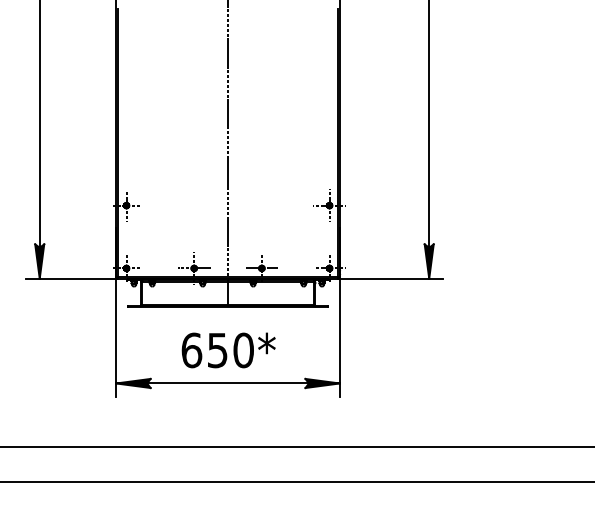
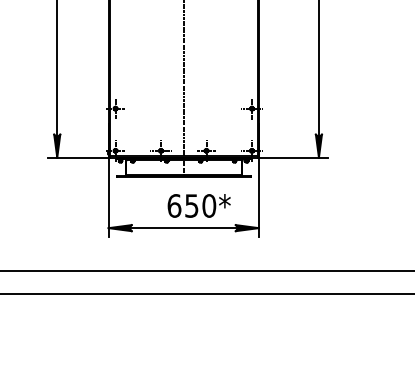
text: (227, 349) -> (198, 205), moved

